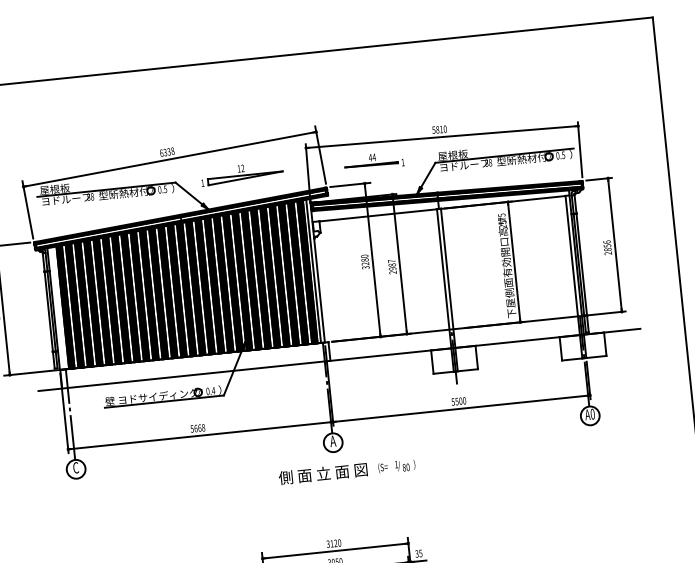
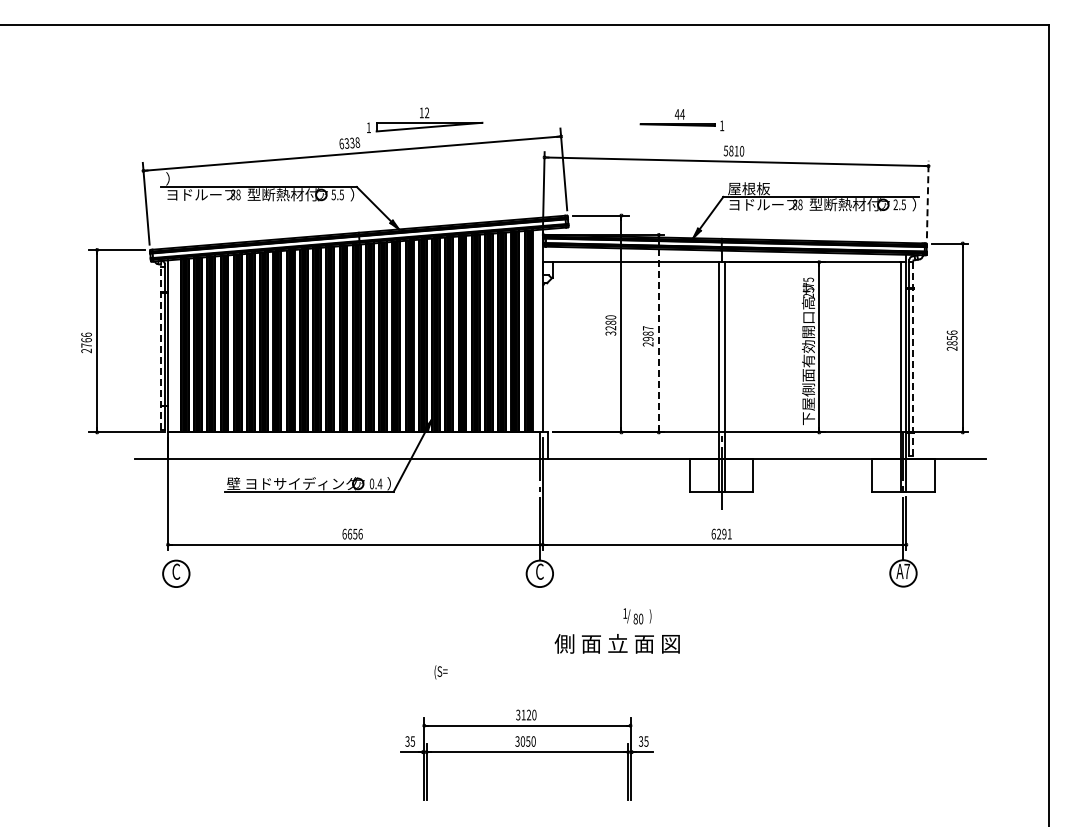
line: (579, 149) -> (927, 199), solid -> dashed
text: (557, 155) -> (895, 204), 0.5 -> 2.5
part: (373, 161) -> (681, 120), moved
part: (242, 173) -> (425, 119), moved
text: (54, 189) -> (186, 178), 屋根板 -> ）
text: (159, 189) -> (333, 194), 0.5 -> 5.5
line: (581, 263) -> (913, 358), solid -> dashed
line: (399, 264) -> (658, 334), solid -> dashed
line: (313, 270) -> (537, 330), removed
line: (48, 310) -> (160, 347), solid -> dashed
text: (458, 400) -> (721, 533), 5500 -> 6291
line: (70, 414) -> (176, 496), removed
text: (592, 414) -> (907, 571), A0 -> A7
text: (197, 427) -> (352, 533), 5668 -> 6656
text: (332, 441) -> (539, 571), A -> C
text: (382, 468) -> (440, 672), moved
text: (322, 473) -> (616, 643), moved

